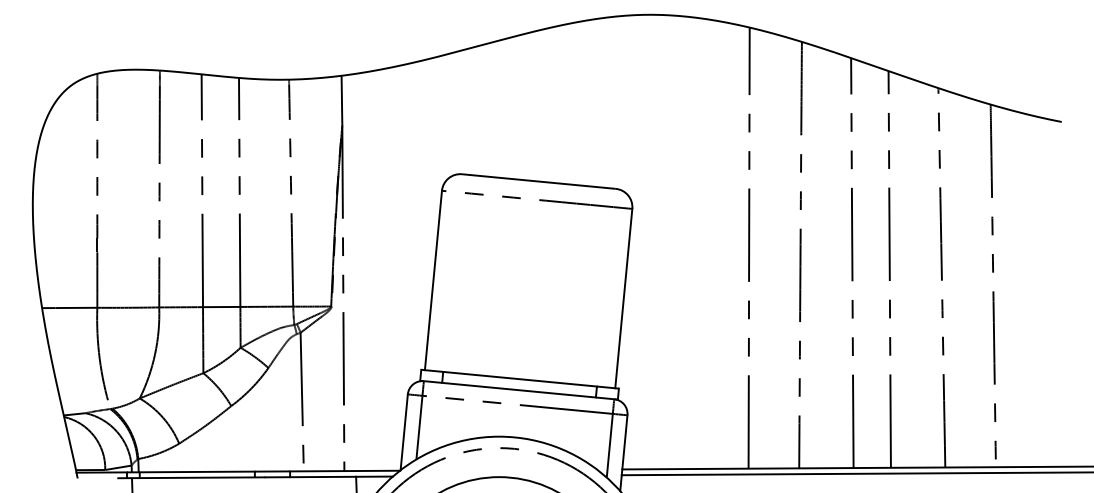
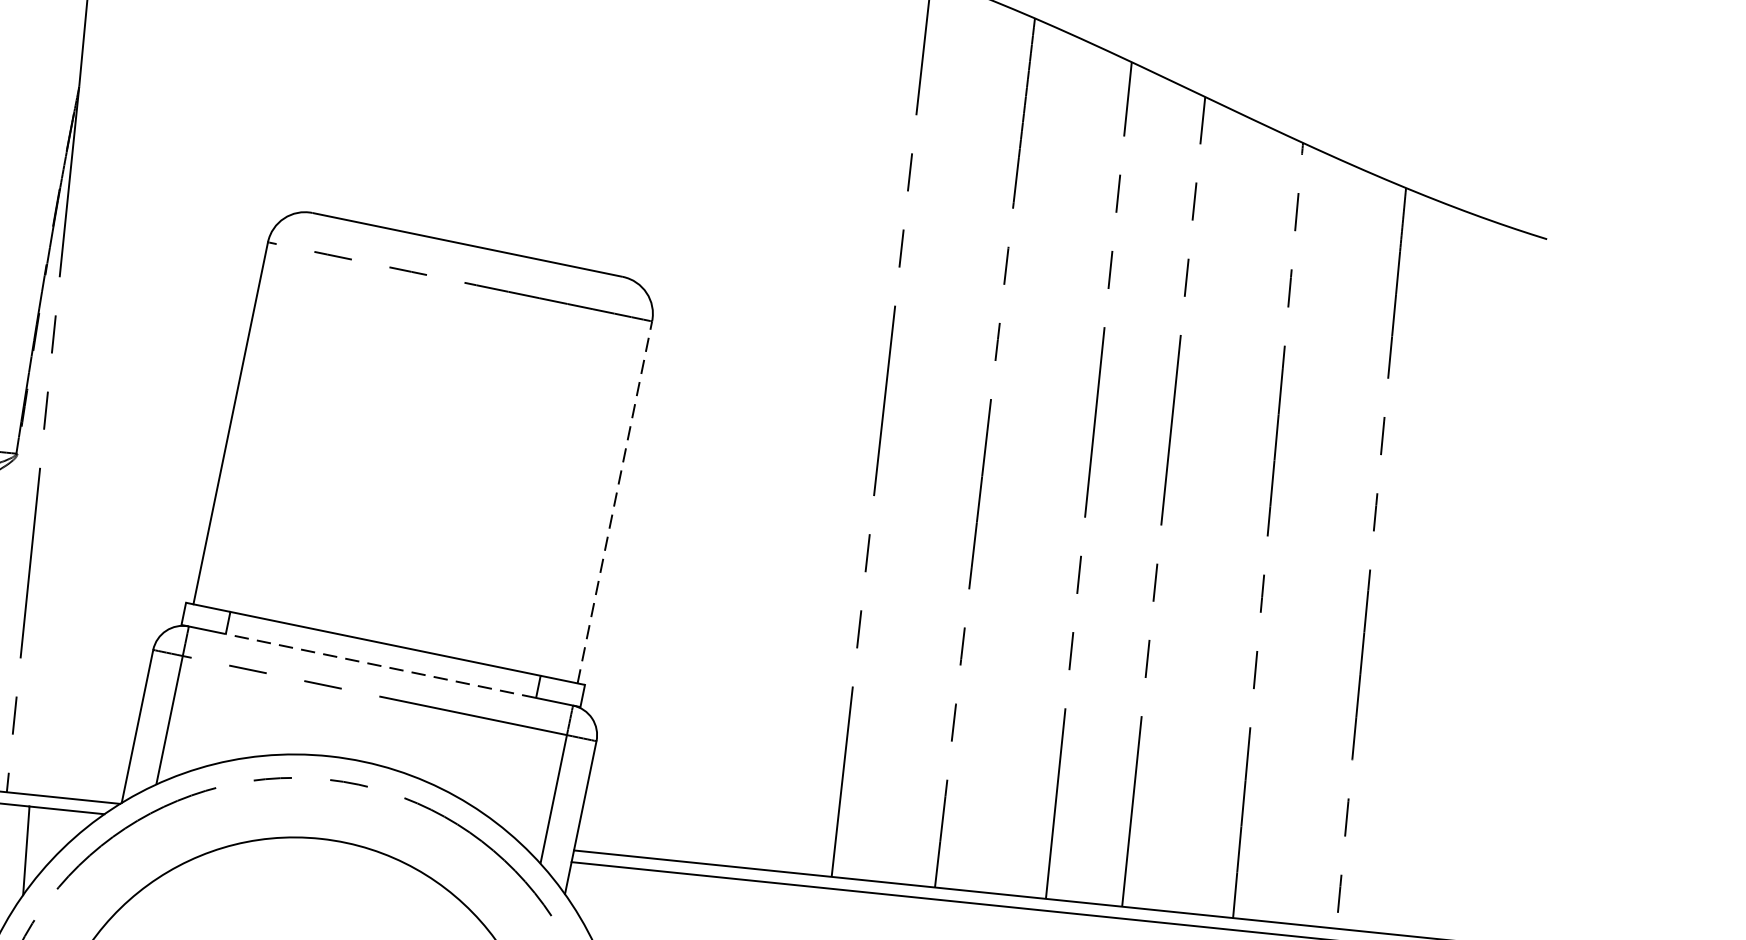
line: (623, 298) -> (614, 502), solid -> dashed
line: (518, 390) -> (379, 666), solid -> dashed

